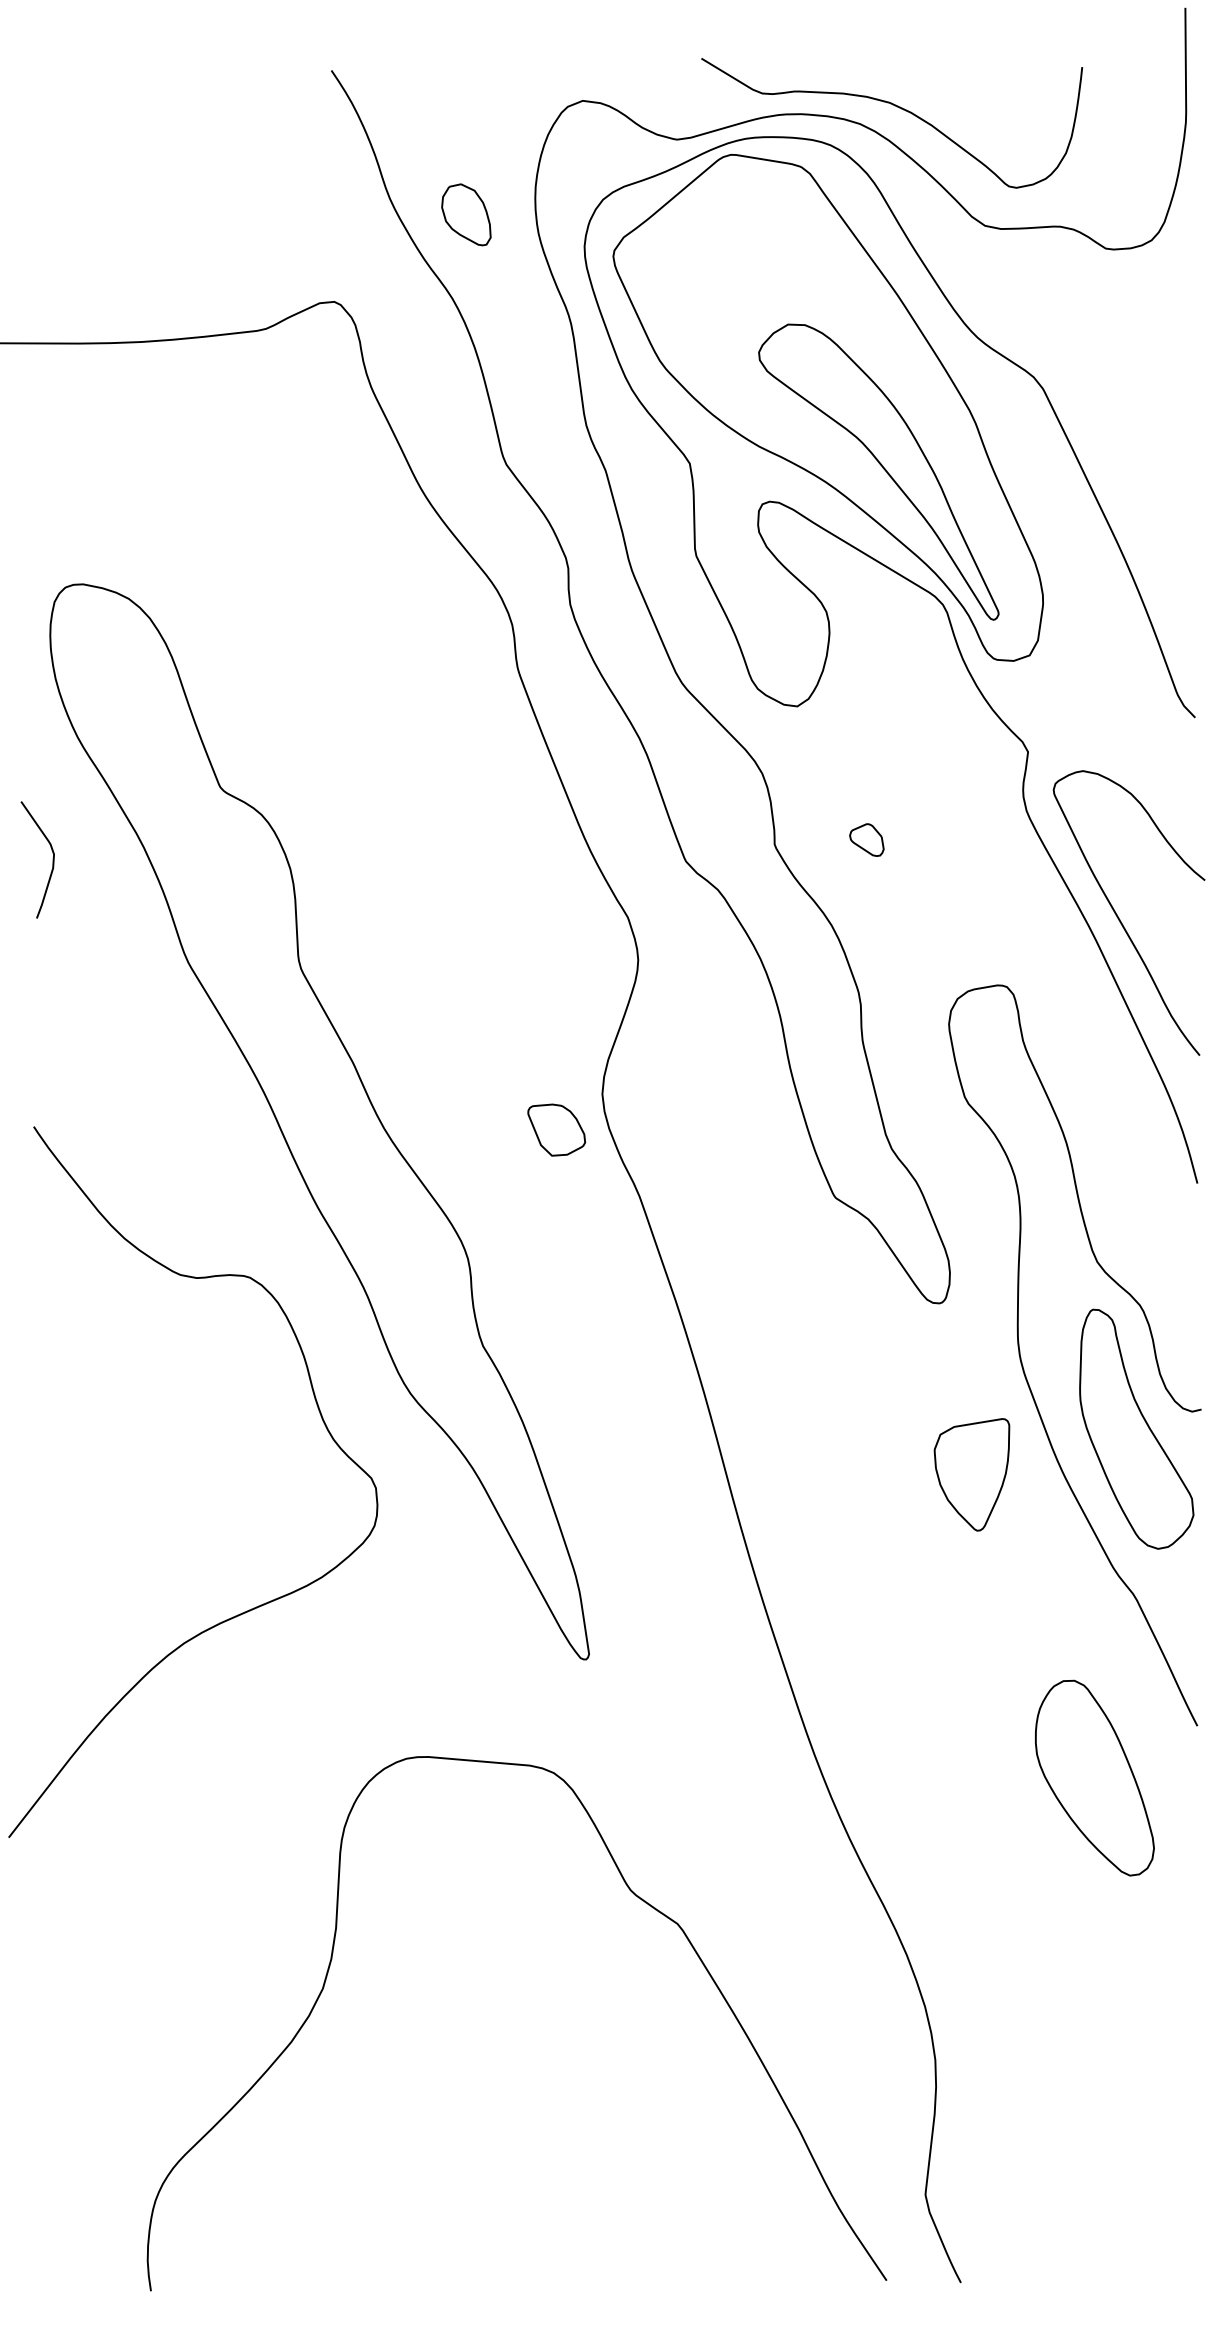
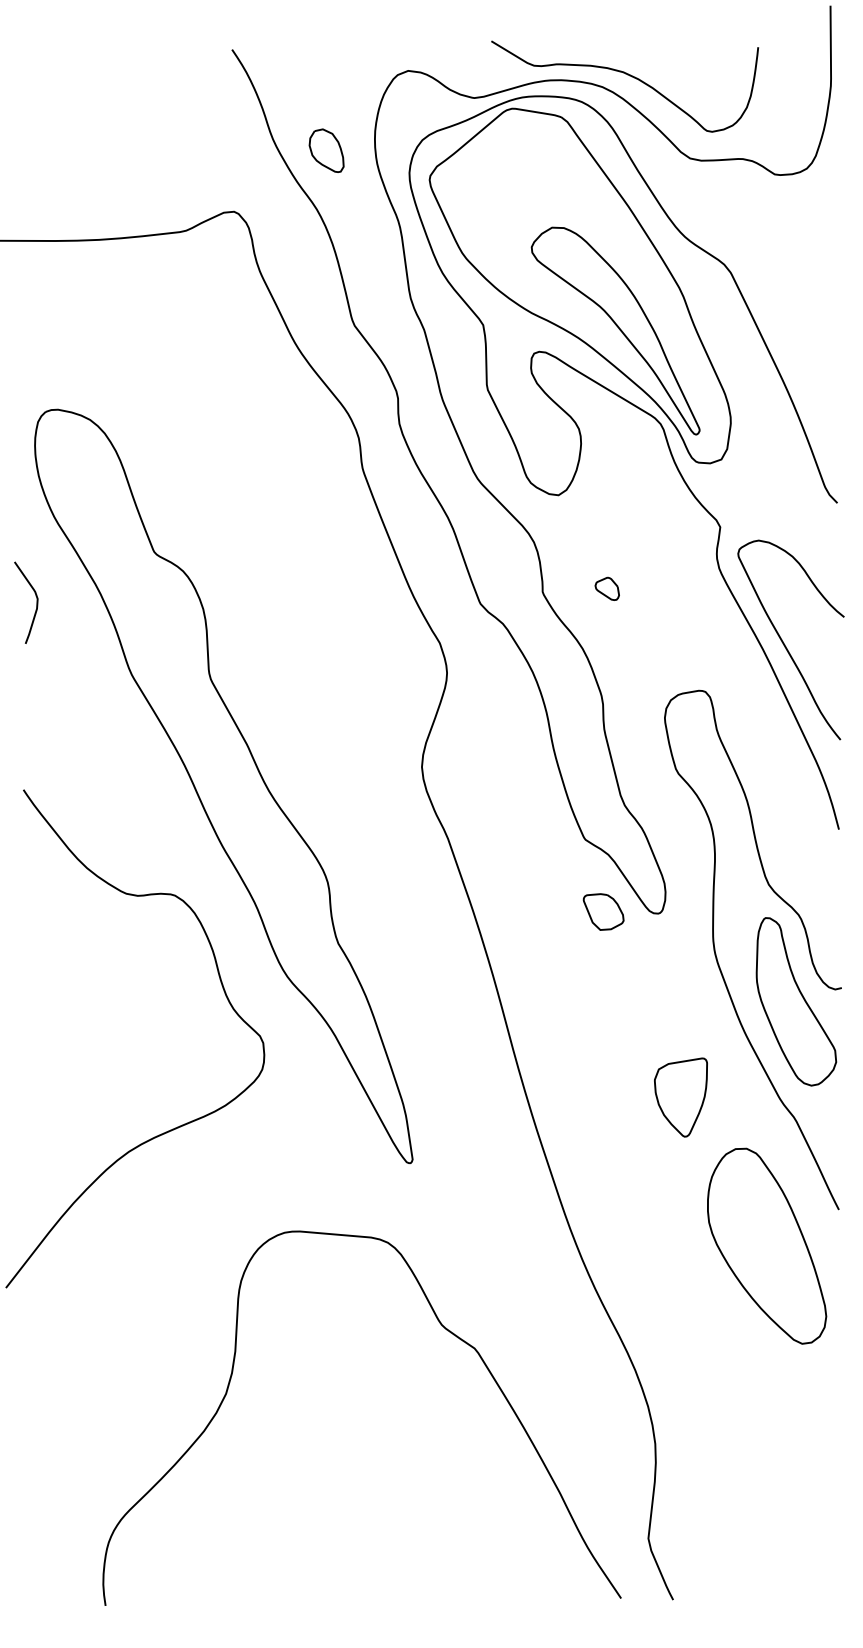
part: (556, 1129) -> (603, 911), moved
part: (971, 1474) -> (680, 1097), moved
part: (1094, 1778) -> (766, 1246), size x1.43

